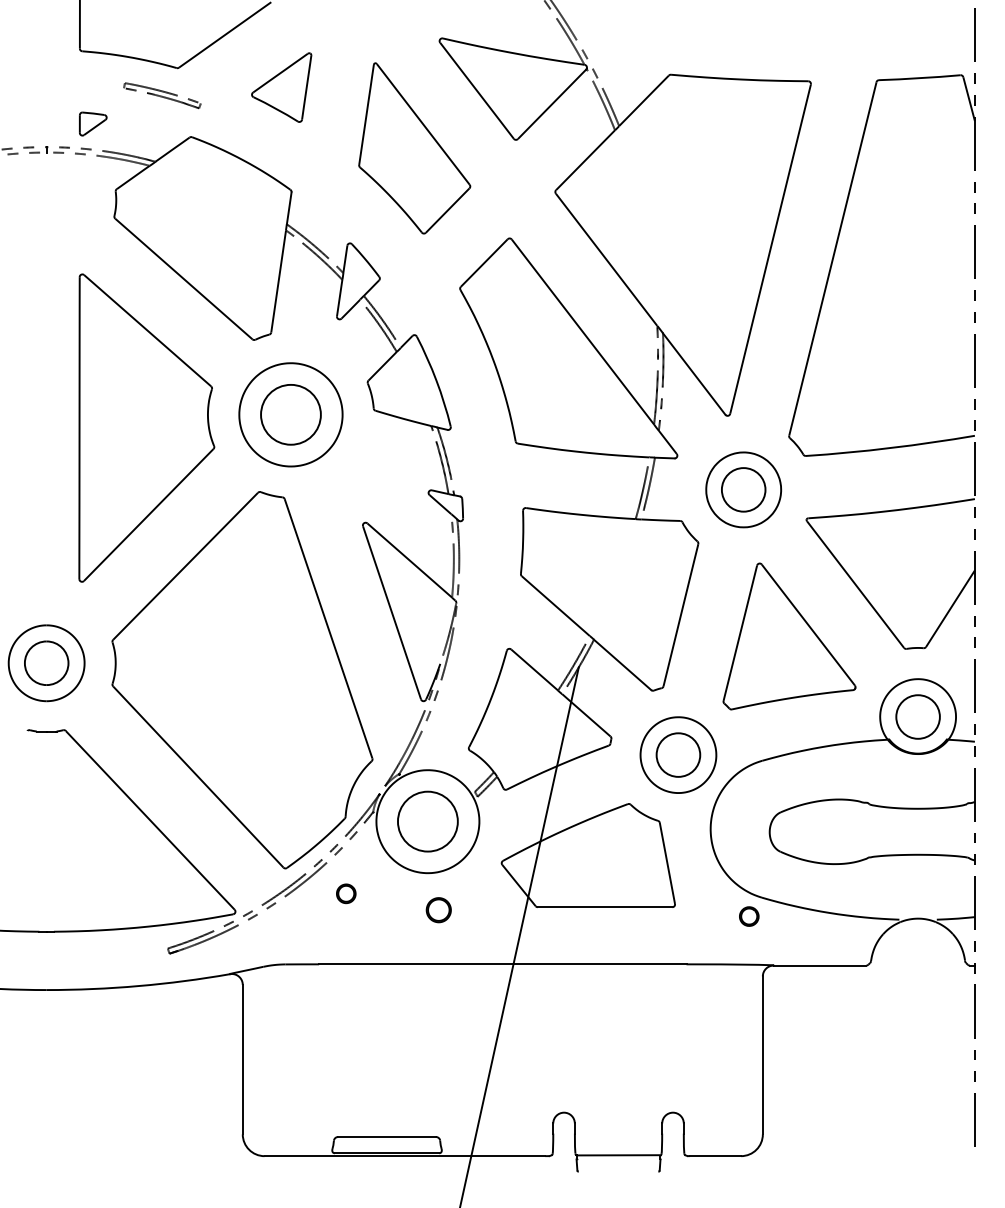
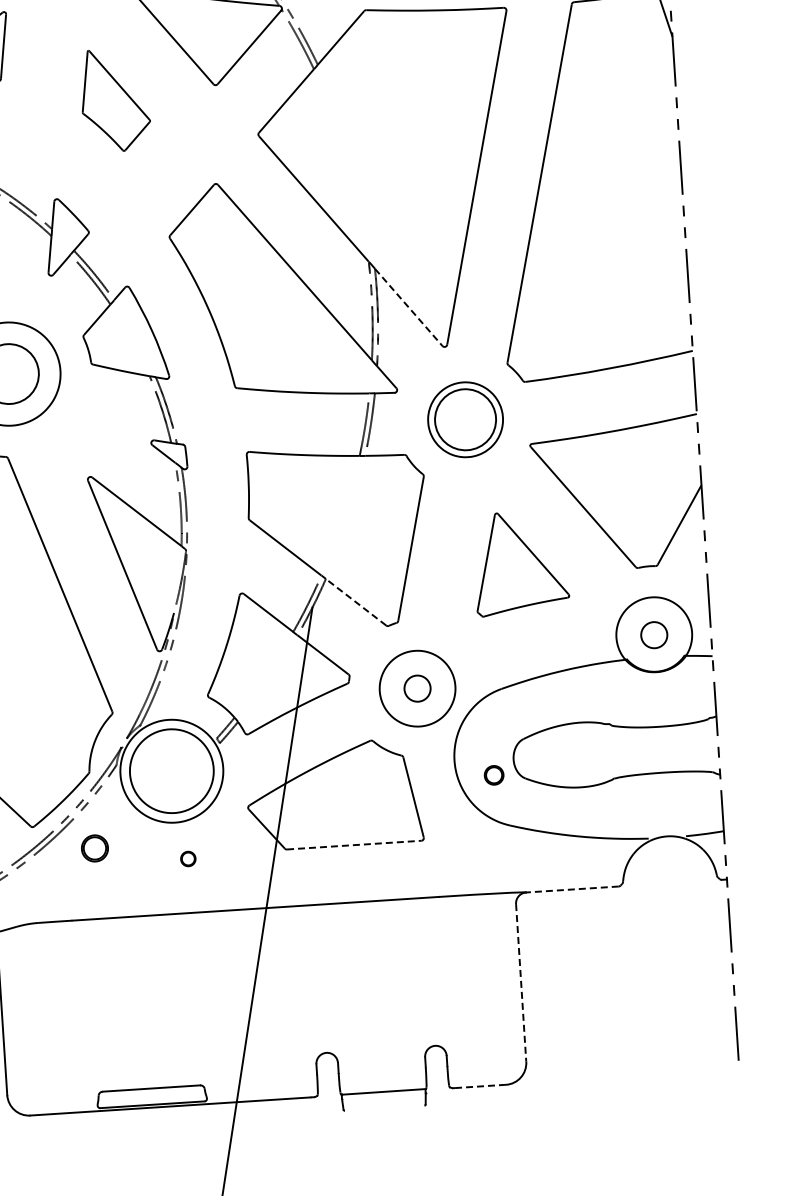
part: (414, 148) -> (115, 100), size x0.6
line: (694, 374) -> (409, 307), solid -> dashed
circle: (743, 489) -> (465, 419), size x1.4
part: (789, 636) -> (520, 563), size x0.7
line: (622, 664) -> (355, 601), solid -> dashed
circle: (917, 716) -> (653, 634), size x0.6
circle: (678, 754) -> (417, 688), size x0.6
circle: (427, 821) -> (171, 771), size x1.4
part: (346, 893) -> (95, 848), size x1.4
line: (605, 907) -> (354, 845), solid -> dashed
part: (438, 910) -> (188, 859), size x0.6
part: (749, 916) -> (494, 775), moved
line: (819, 965) -> (571, 889), solid -> dashed
line: (762, 1055) -> (520, 982), solid -> dashed
line: (715, 1156) -> (480, 1086), solid -> dashed

